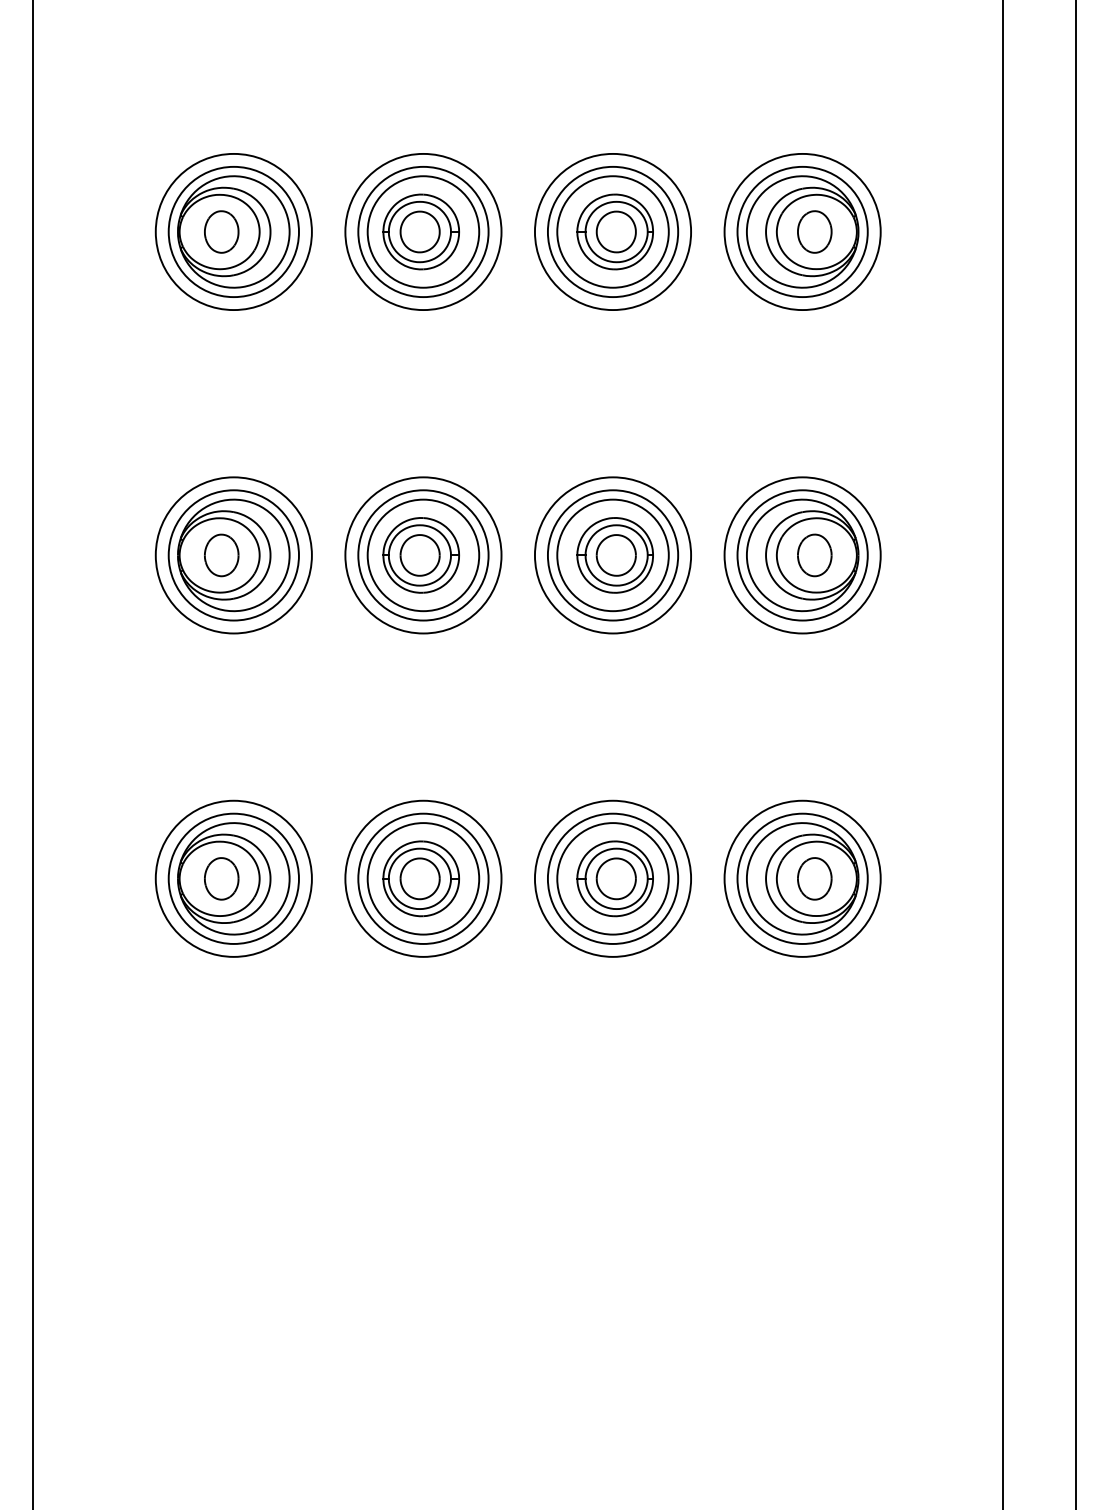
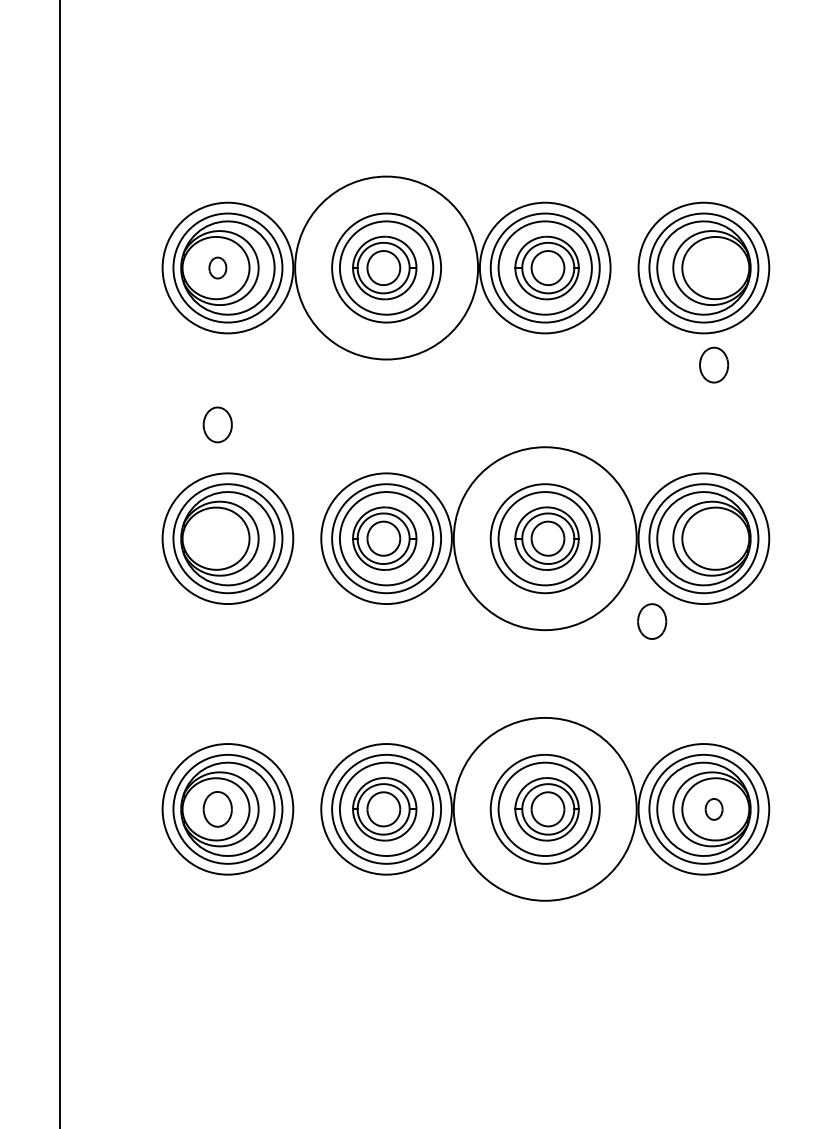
part: (221, 231) -> (217, 267), size x0.6
circle: (423, 231) -> (386, 267), size x1.4
part: (814, 231) -> (713, 364), moved
part: (221, 555) -> (217, 424), moved
circle: (612, 555) -> (544, 538), size x1.4
part: (814, 555) -> (651, 621), moved
circle: (612, 878) -> (544, 809), size x1.4
part: (814, 878) -> (713, 809), size x0.6

